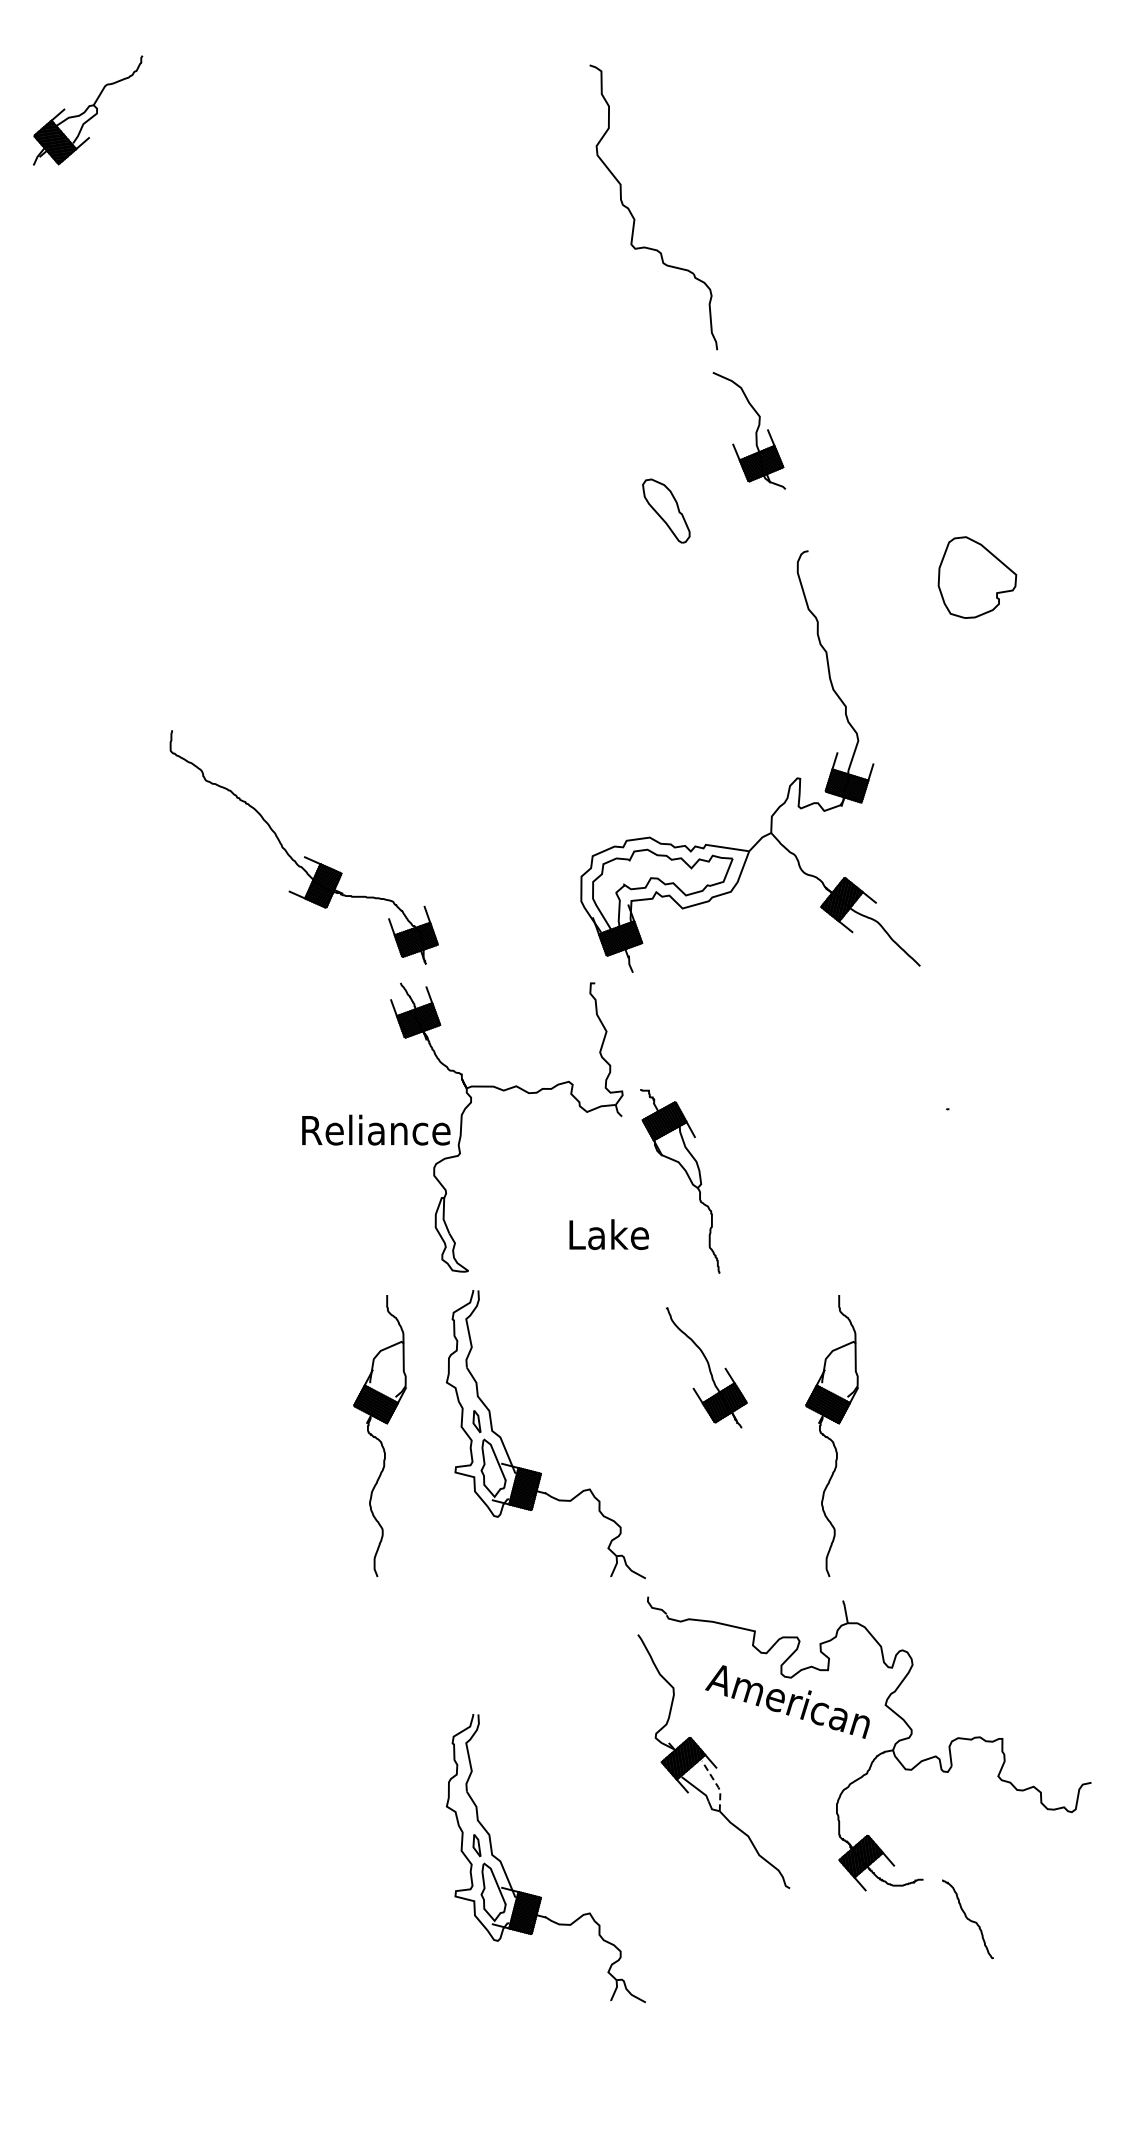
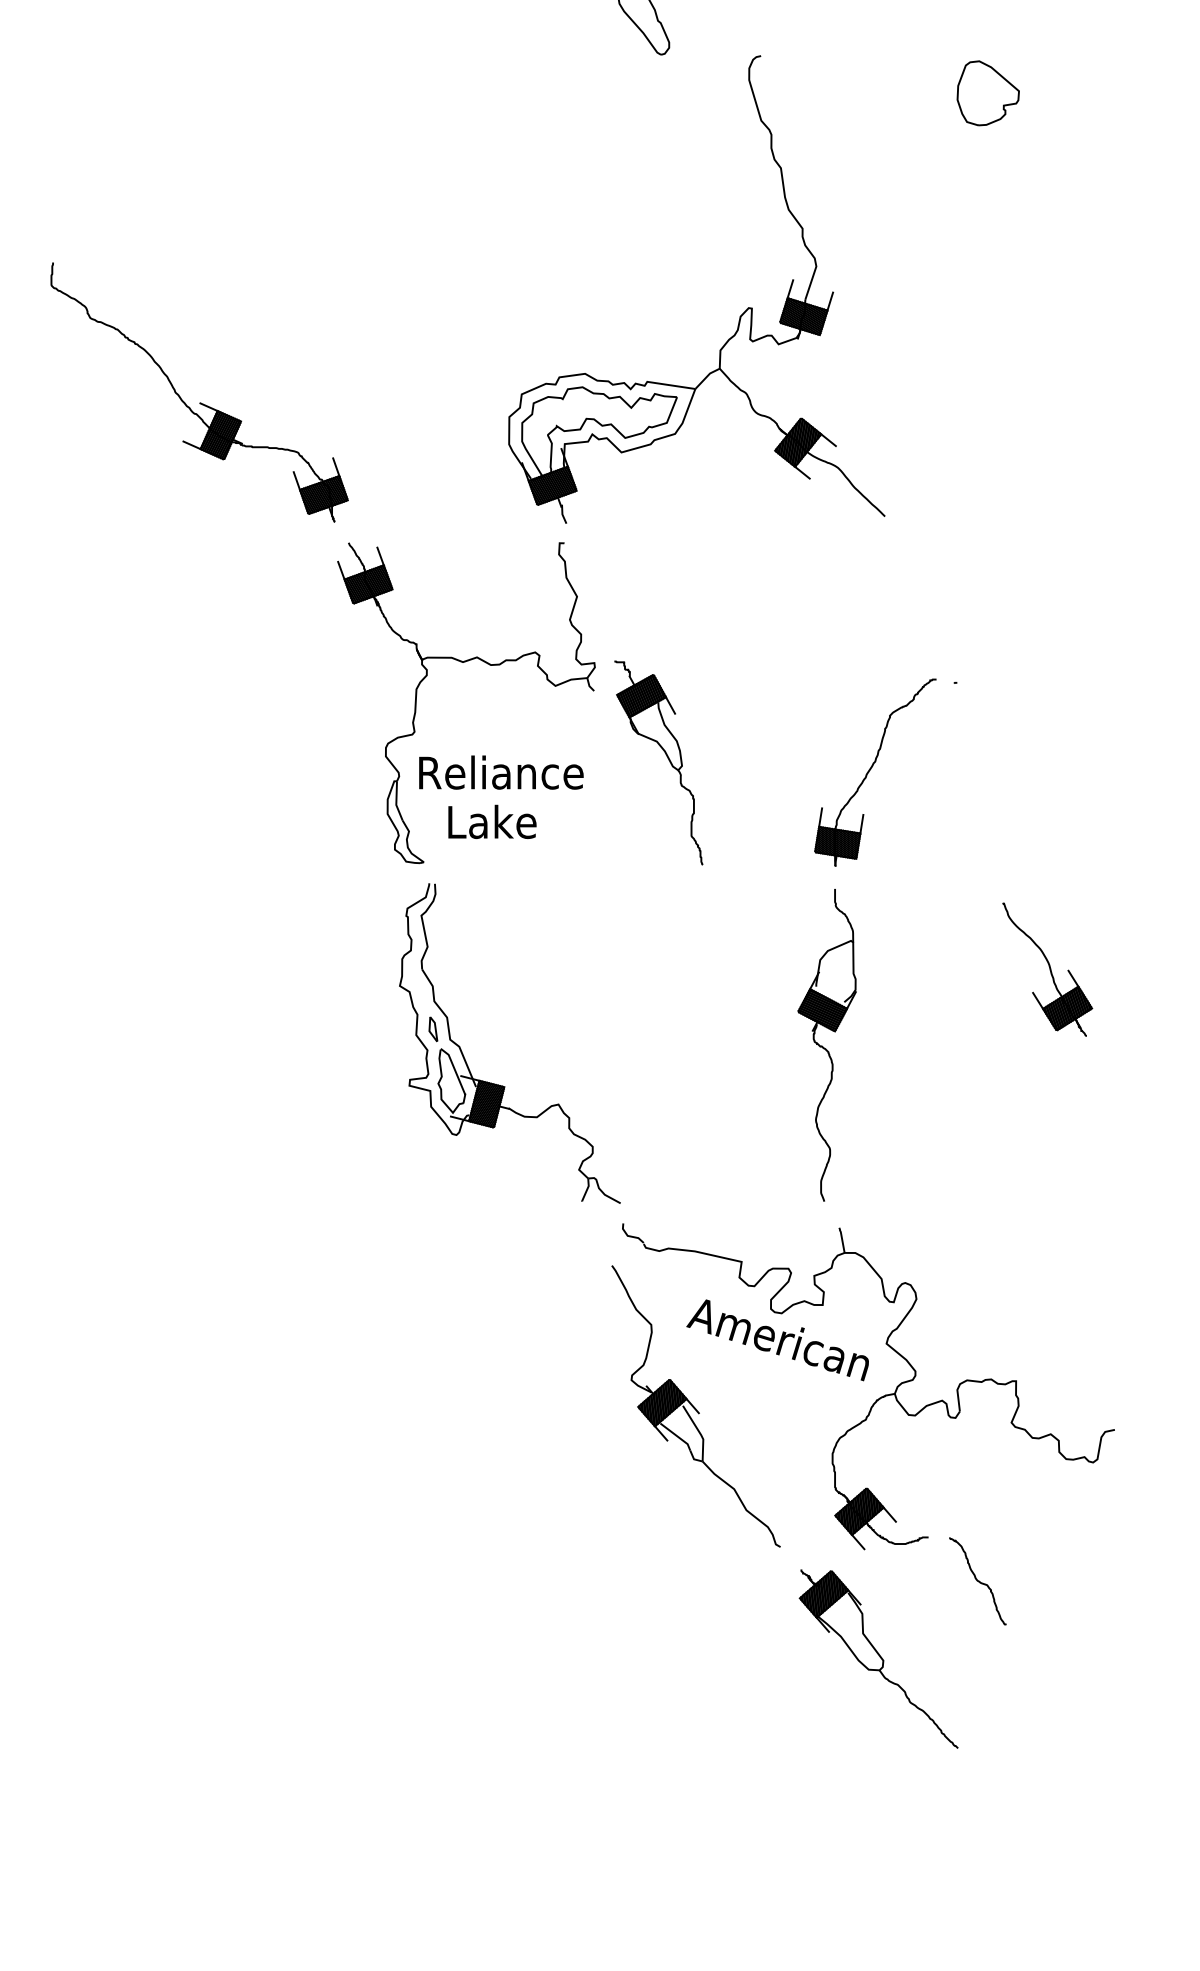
part: (976, 577) -> (987, 93), size x0.71
part: (789, 785) -> (740, 316), moved
part: (304, 856) -> (199, 402), moved
text: (376, 1129) -> (501, 771), moved
part: (875, 1189) -> (875, 771), added
text: (608, 1234) -> (491, 821), moved
part: (706, 1367) -> (1047, 969), moved
part: (379, 1435) -> (325, 1044), removed
line: (716, 1785) -> (699, 1432), dashed -> solid
part: (537, 1895) -> (500, 1554), removed
part: (878, 1989) -> (878, 1659), added

